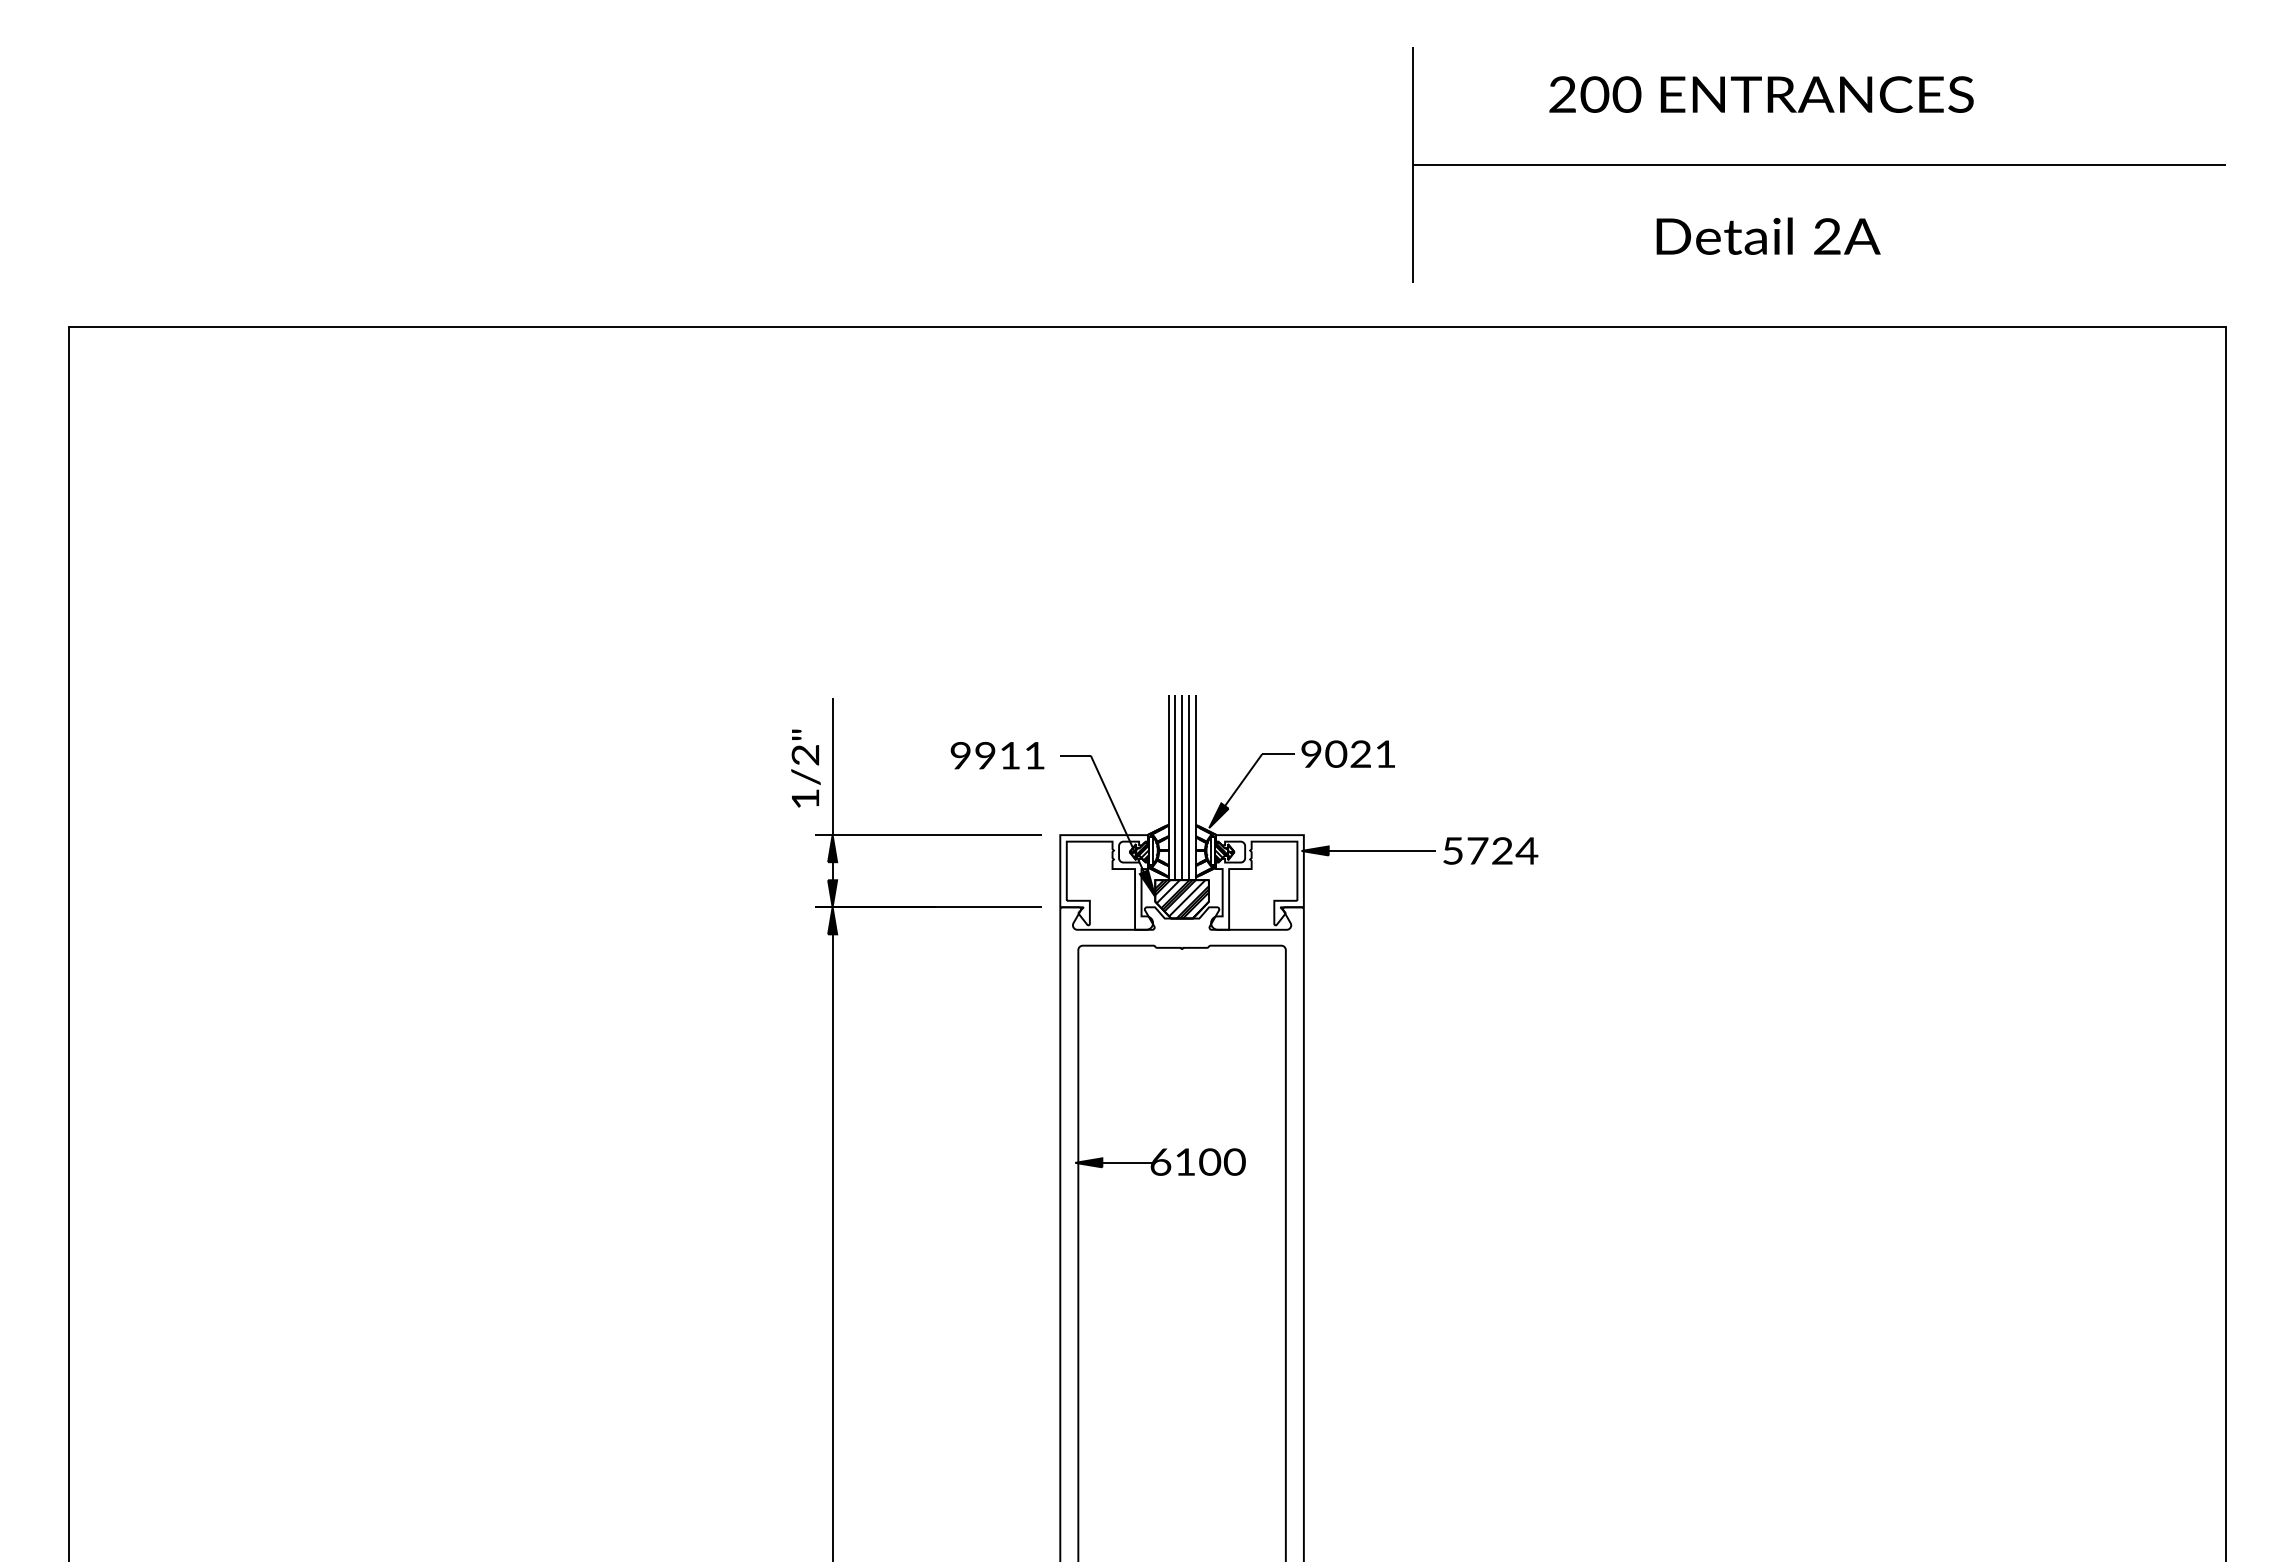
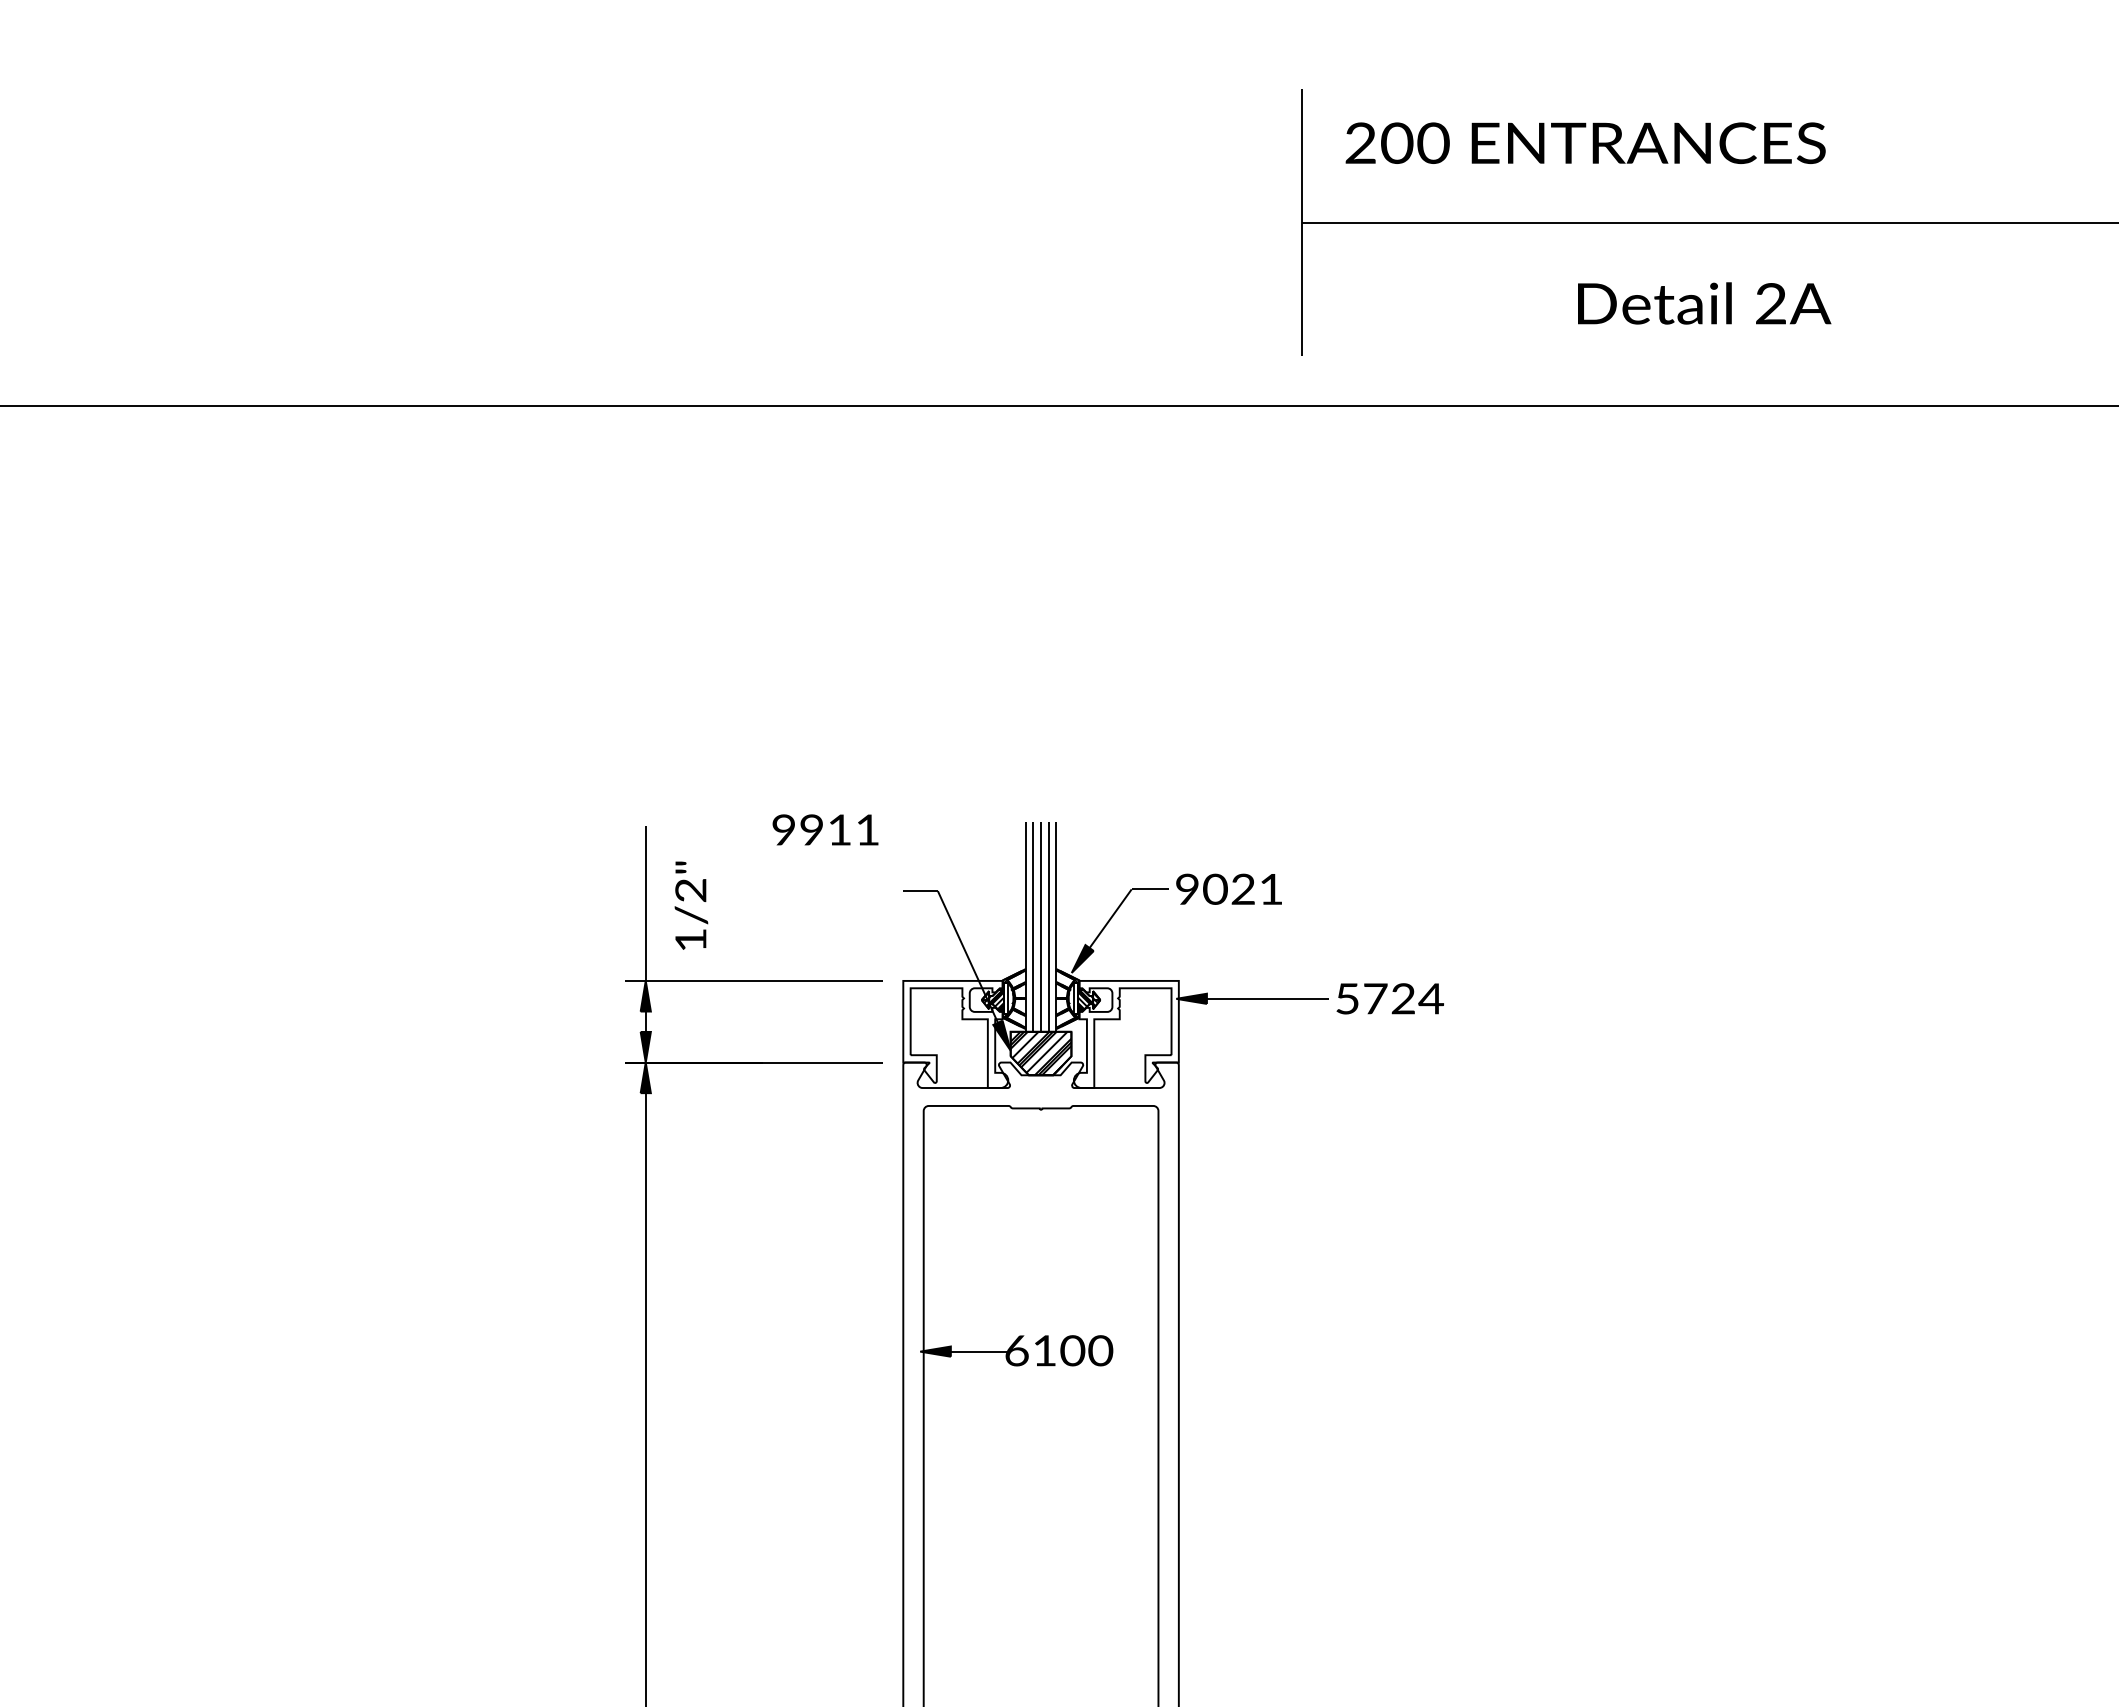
text: (1761, 94) -> (1585, 143), moved
text: (997, 755) -> (825, 829), moved
text: (805, 768) -> (690, 905), moved

